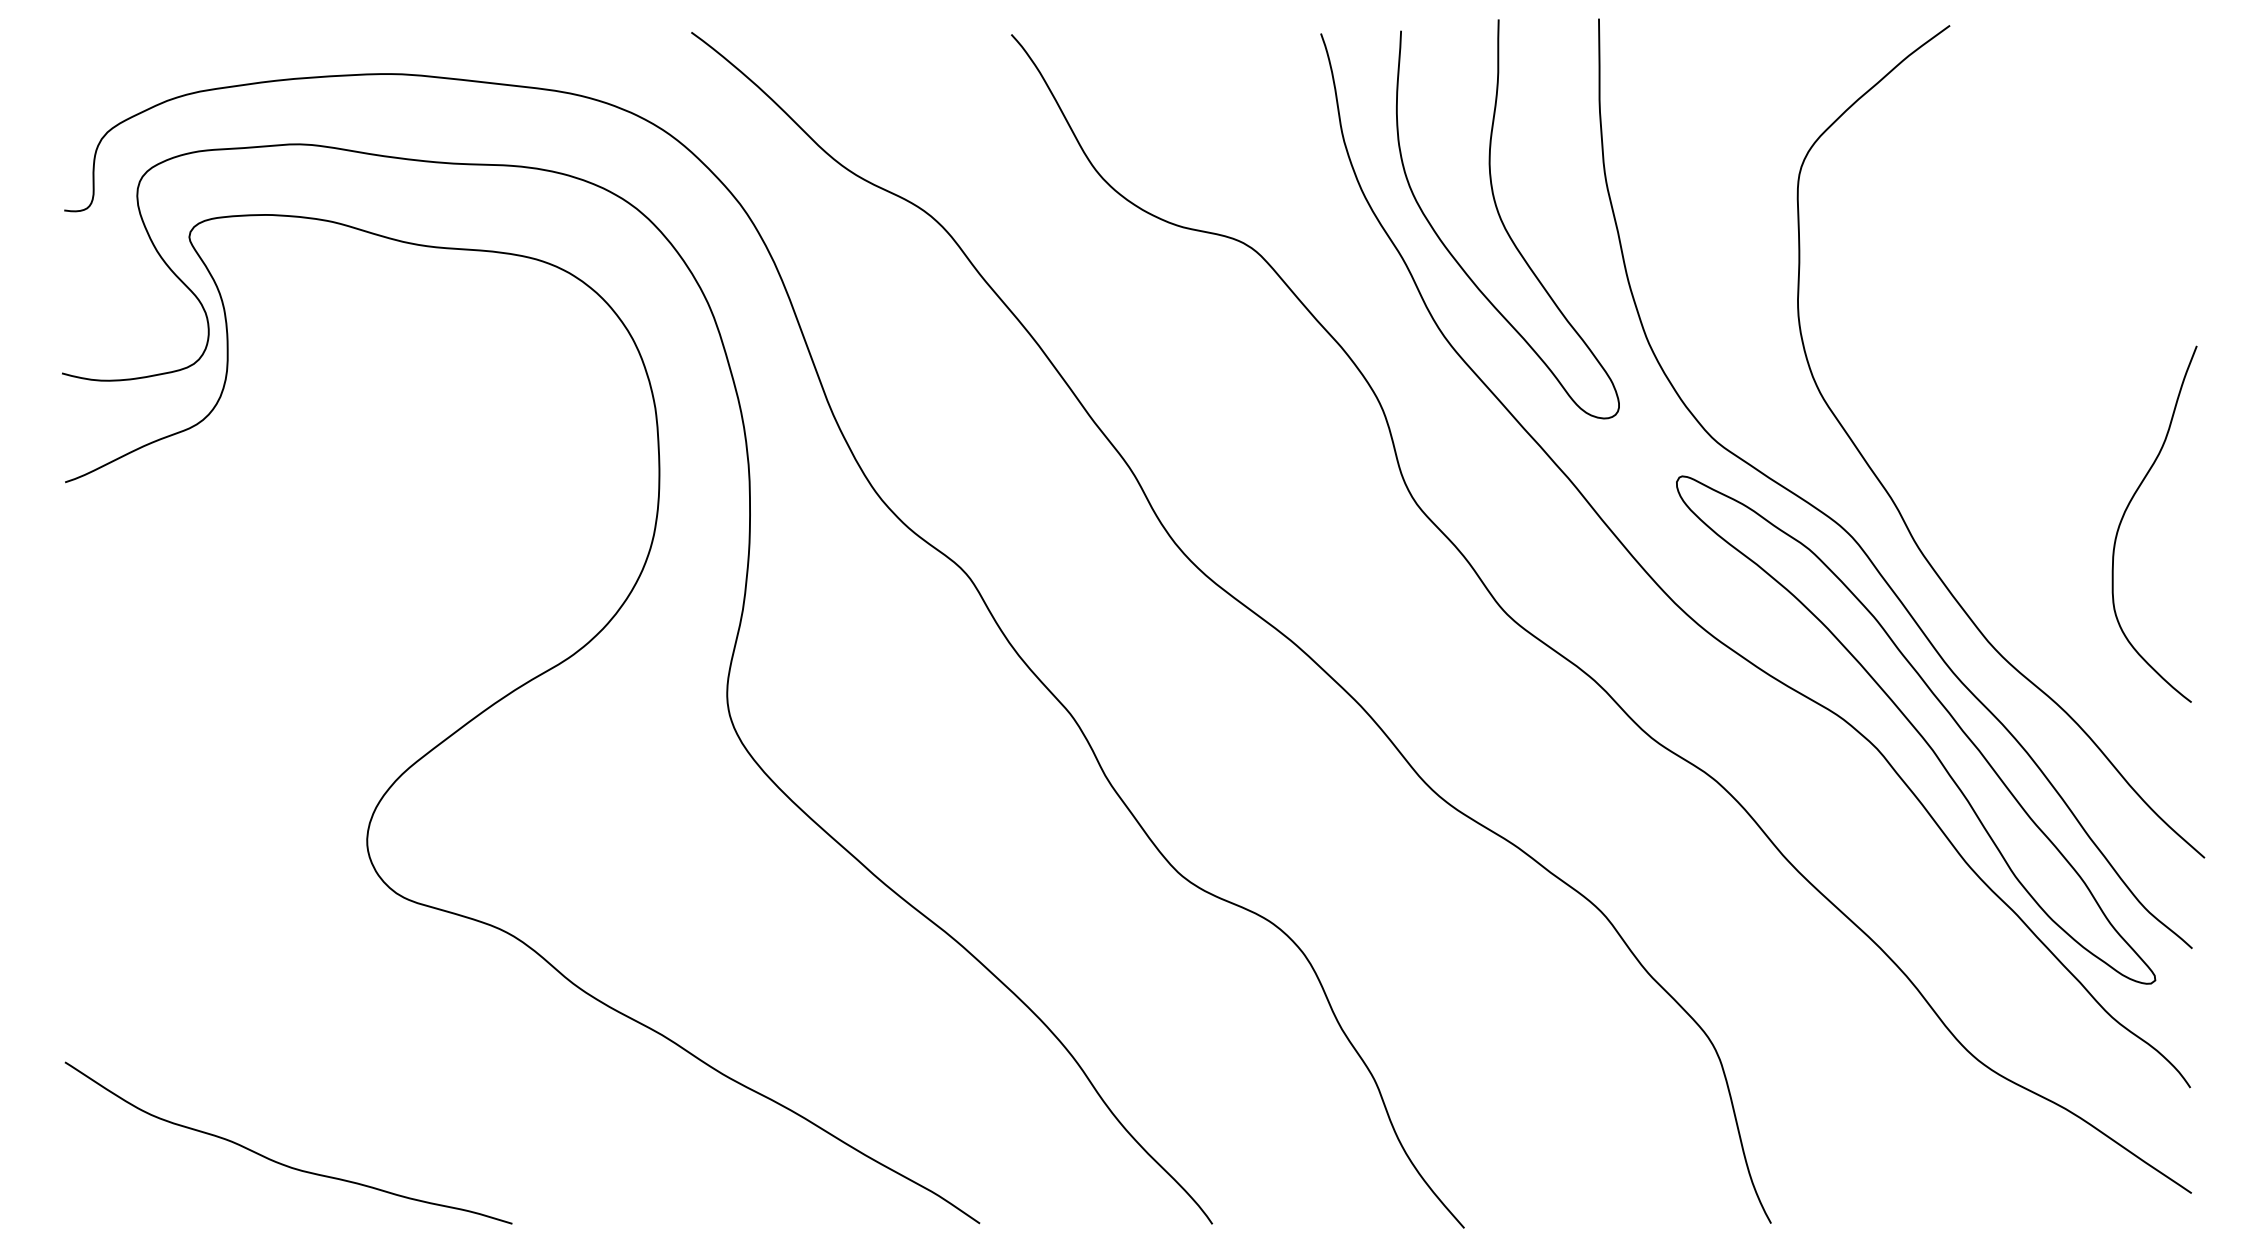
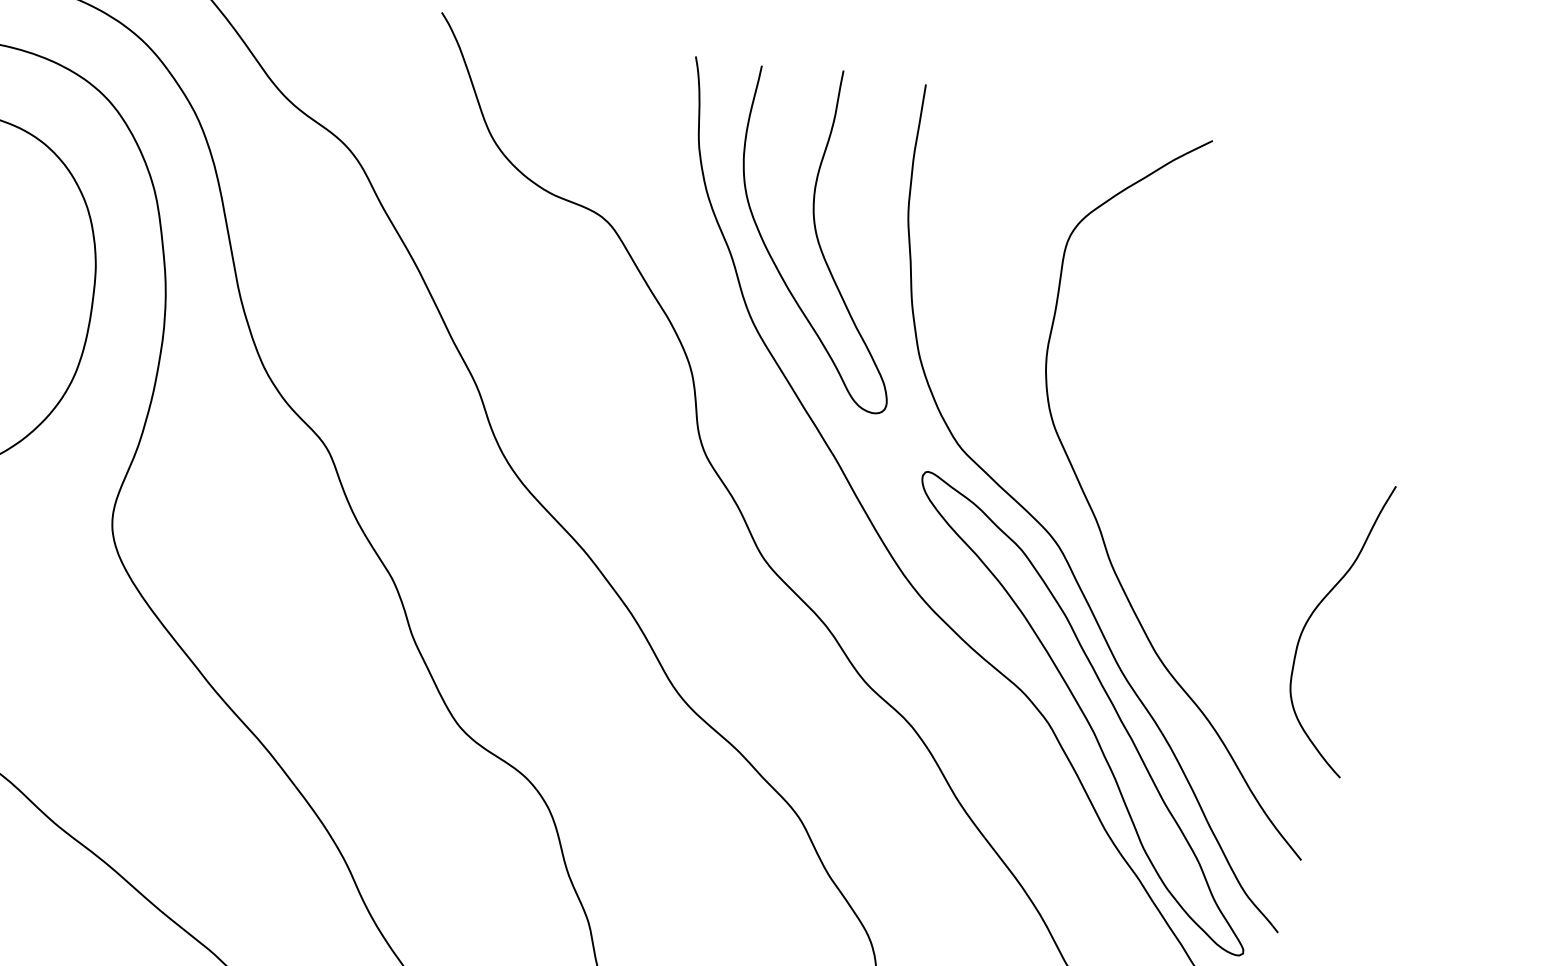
curve: (2127, 509) -> (1315, 610), moved

